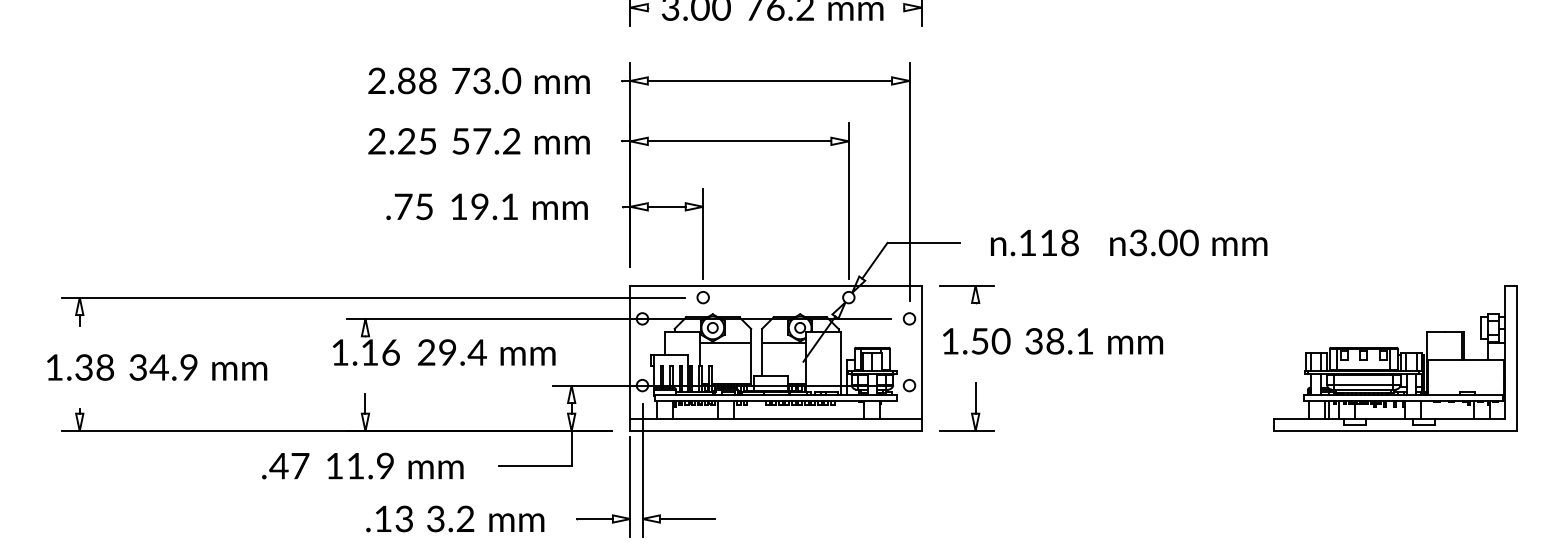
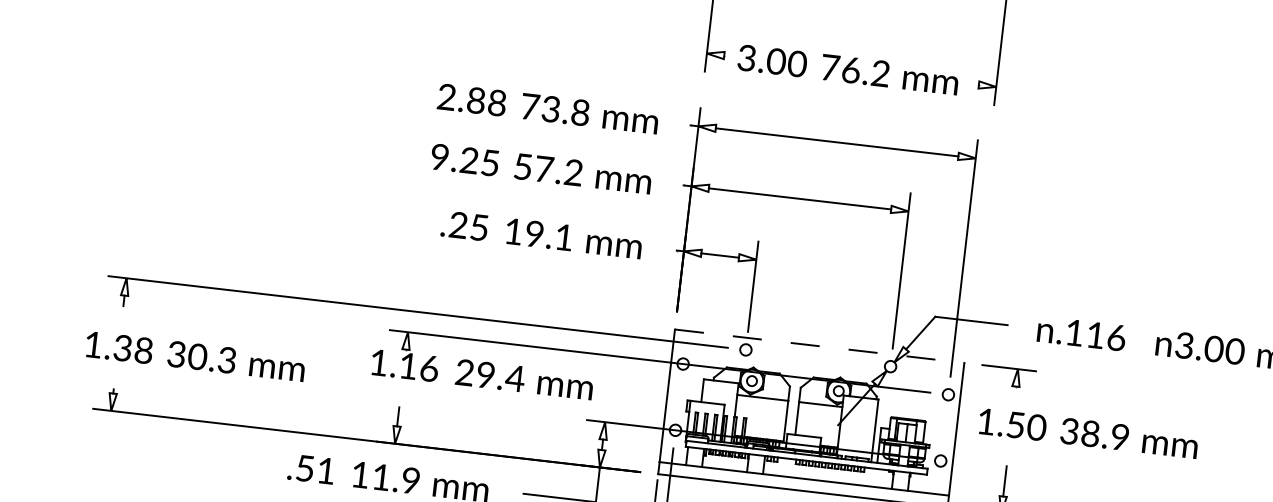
text: (511, 80) -> (580, 112), 73.0 -> 73.8
text: (376, 141) -> (439, 157), 2.25 -> 9.25
text: (403, 206) -> (458, 224), .75 -> .25
text: (1069, 242) -> (1116, 337), .118 -> .116
line: (776, 285) -> (820, 346), solid -> dashed
text: (1084, 341) -> (1119, 437), 38.1 -> 38.9
text: (173, 367) -> (211, 358), 34.9 -> 30.3
text: (289, 466) -> (315, 470), .47 -> .51

